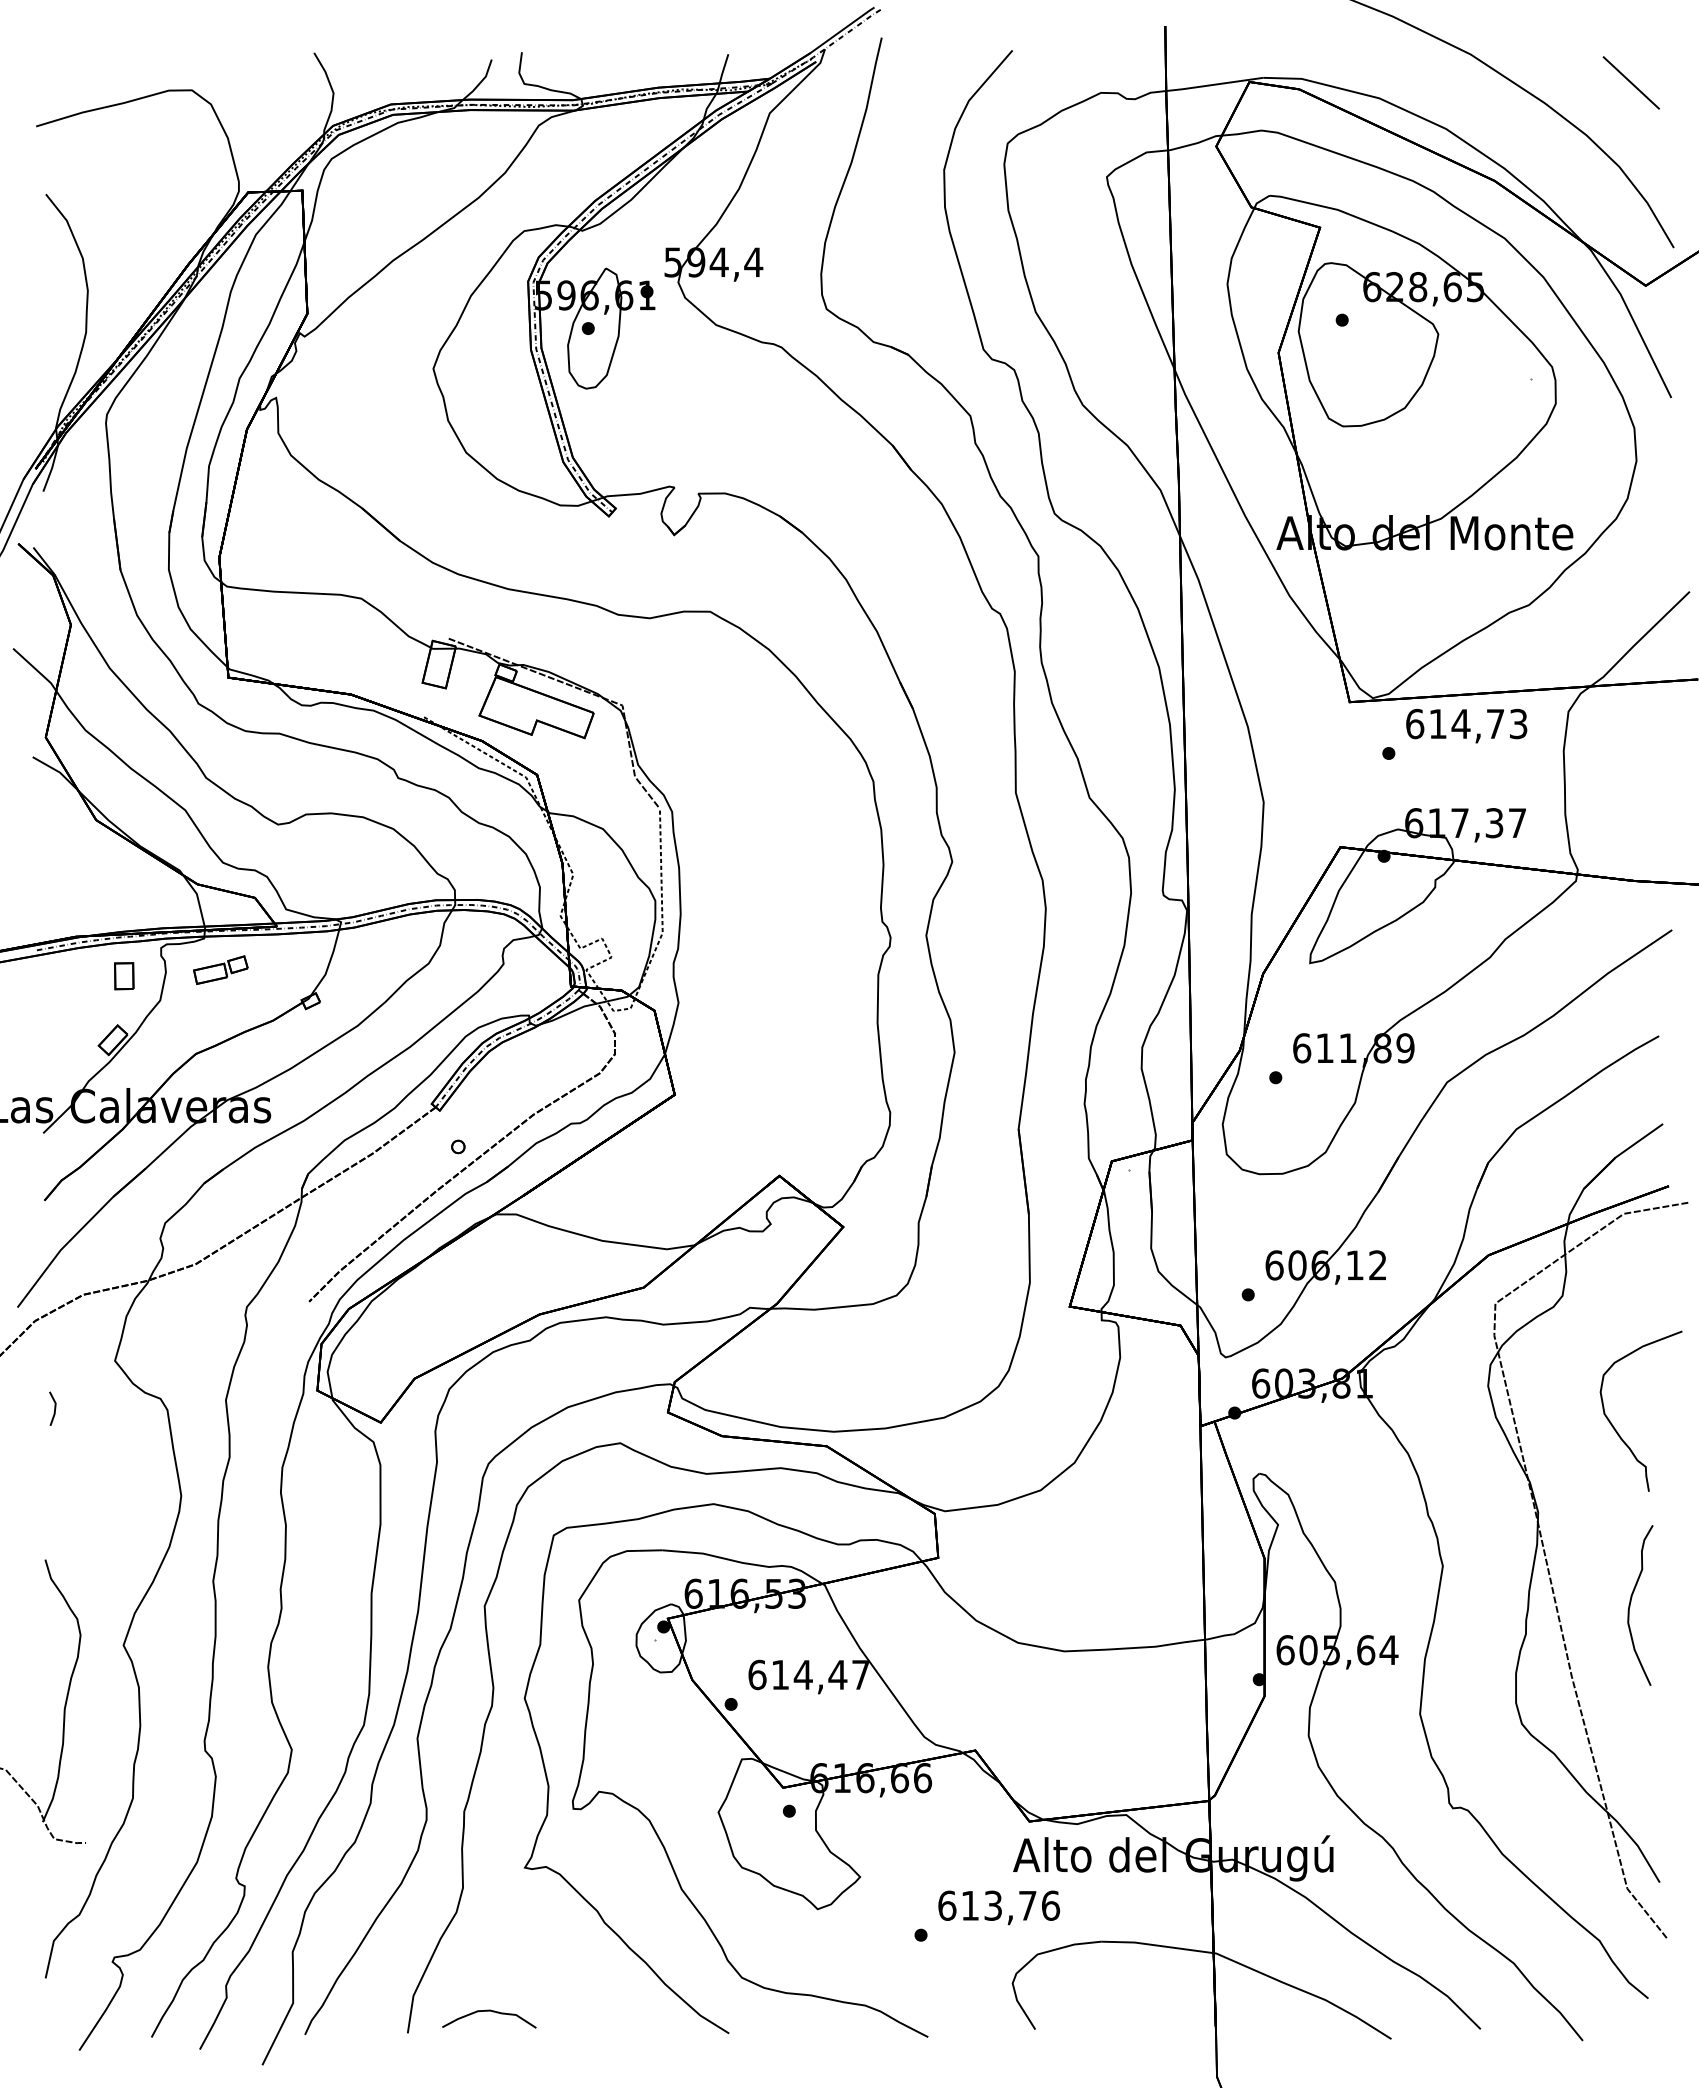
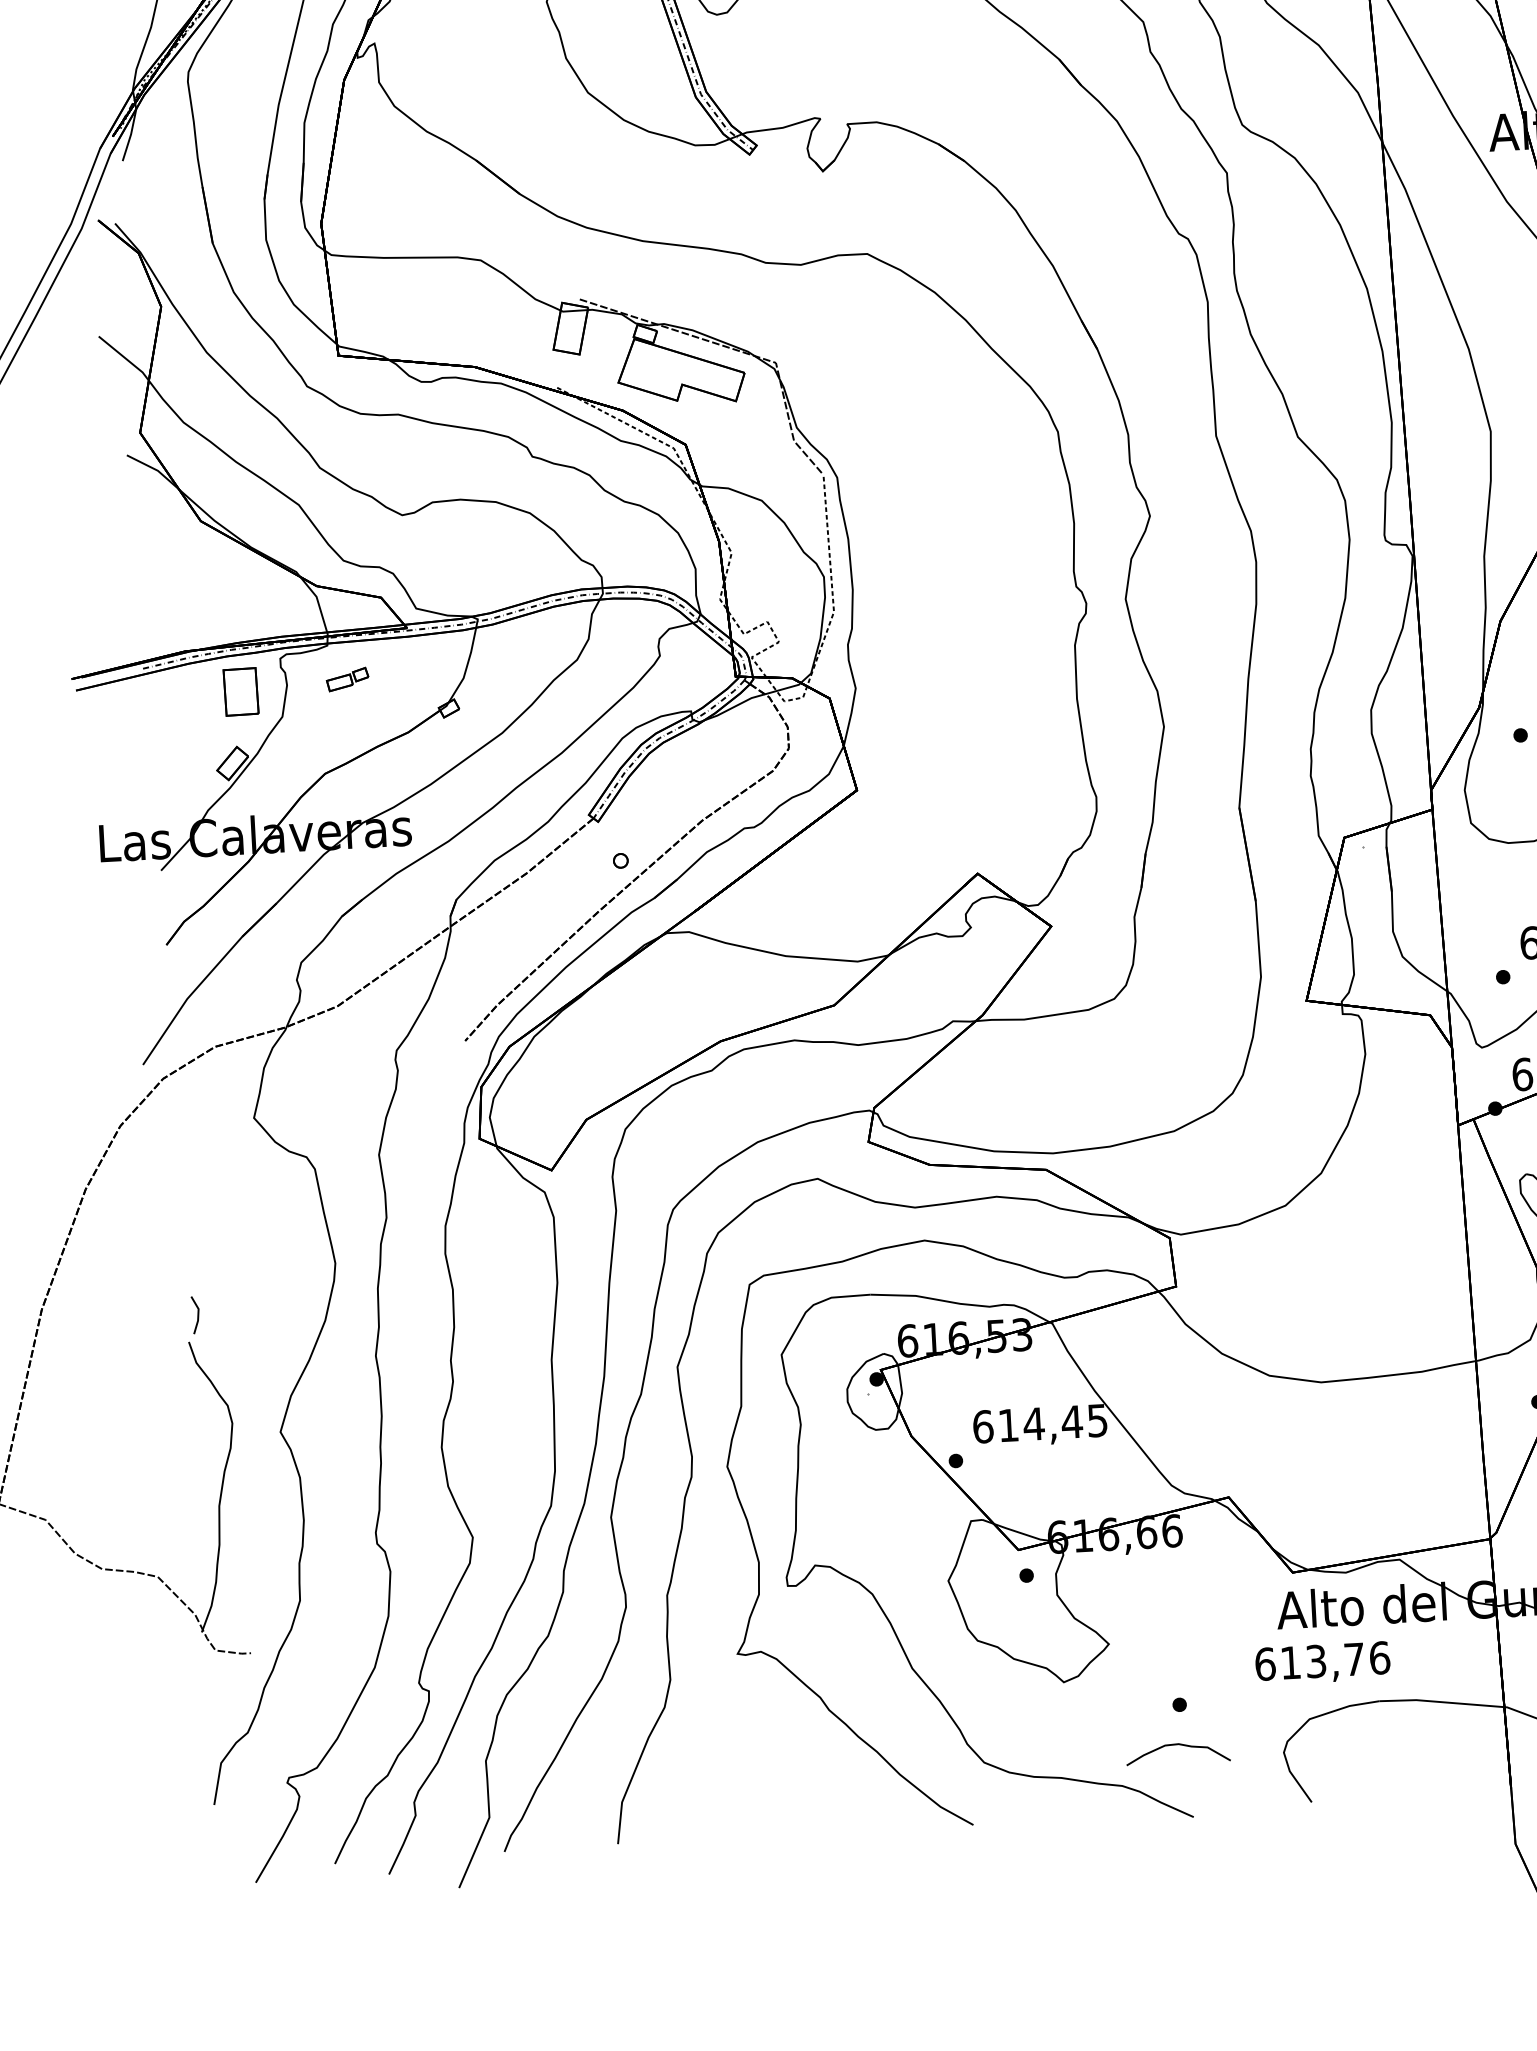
part: (220, 969) -> (347, 678), size x0.7
part: (124, 976) -> (241, 692), size x1.6
line: (54, 1408) -> (197, 1314), moved
text: (860, 1675) -> (1097, 1421), 614,47 -> 614,45
text: (998, 1907) -> (1322, 1663), moved
curve: (492, 2012) -> (1181, 1746), moved

